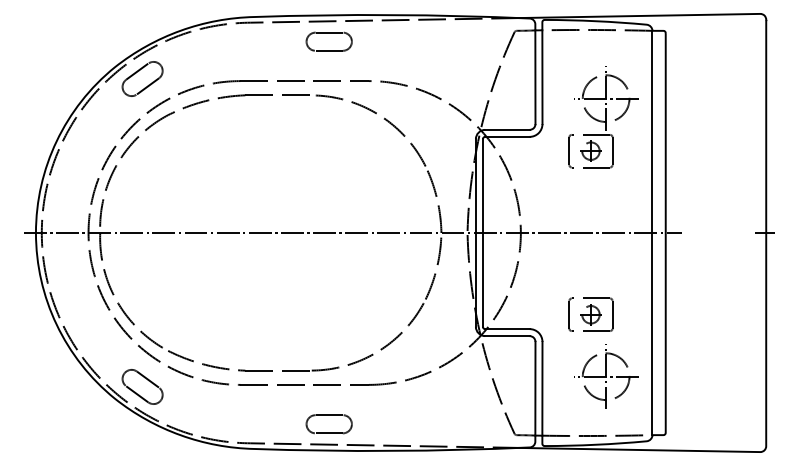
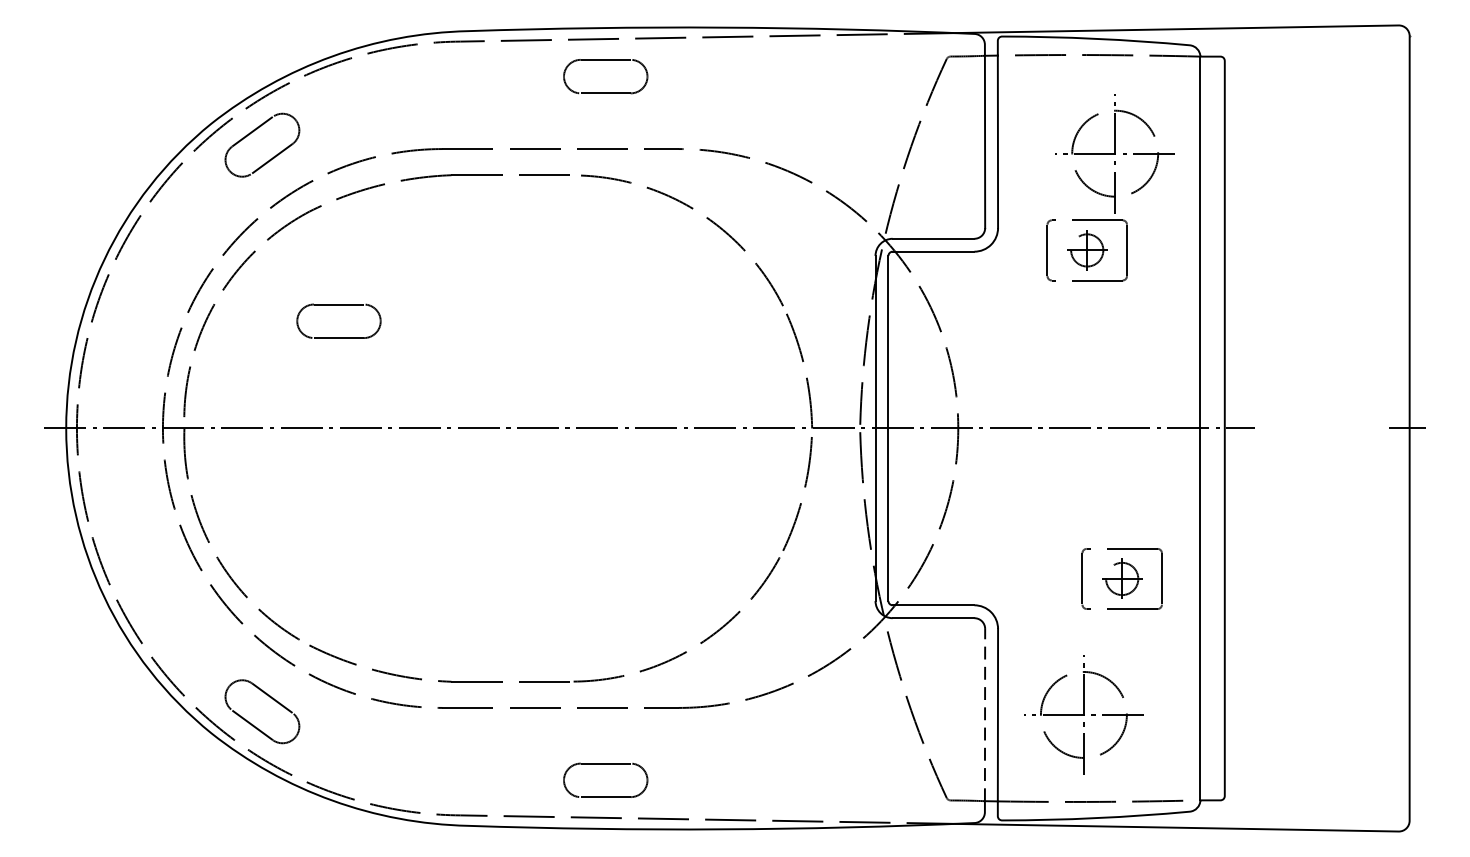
part: (603, 117) -> (1110, 188), moved
part: (183, 166) -> (337, 306), added
part: (590, 314) -> (1121, 578), moved
part: (606, 376) -> (1084, 714), moved
line: (535, 388) -> (985, 714), solid -> dashed

